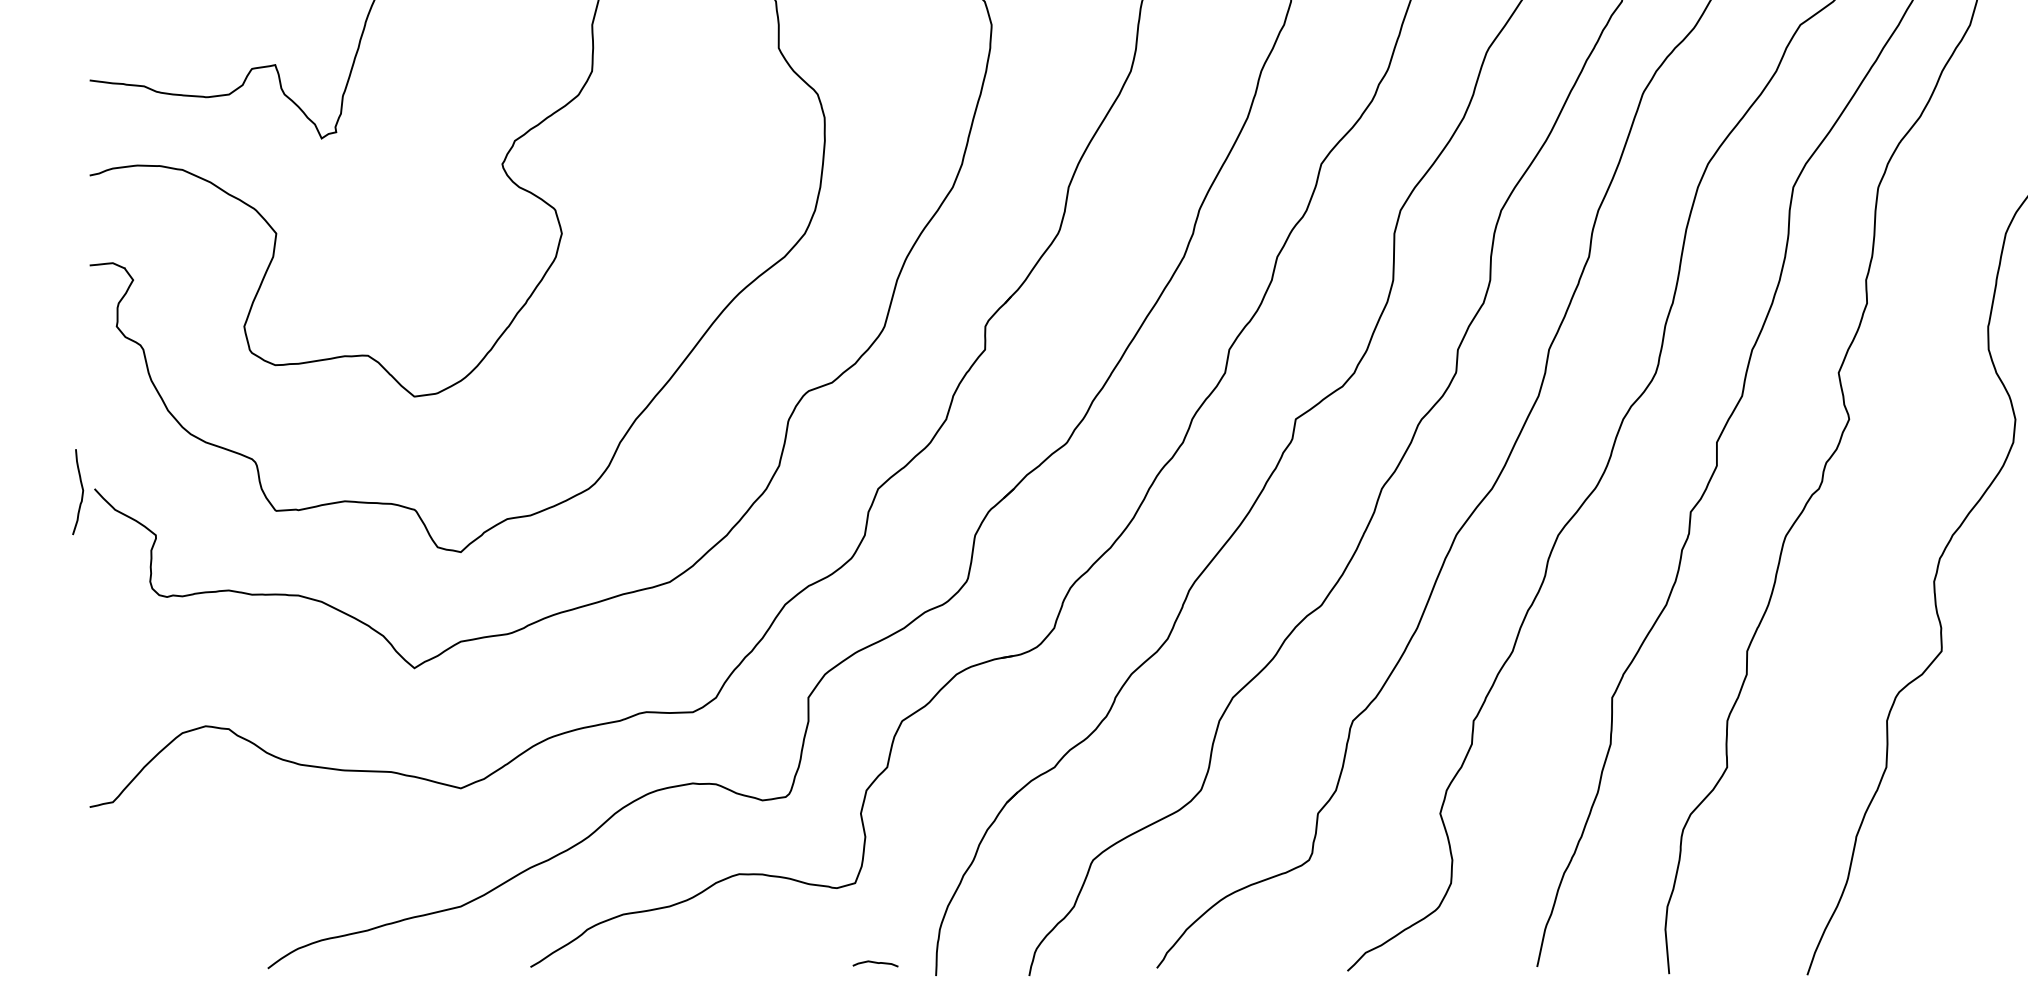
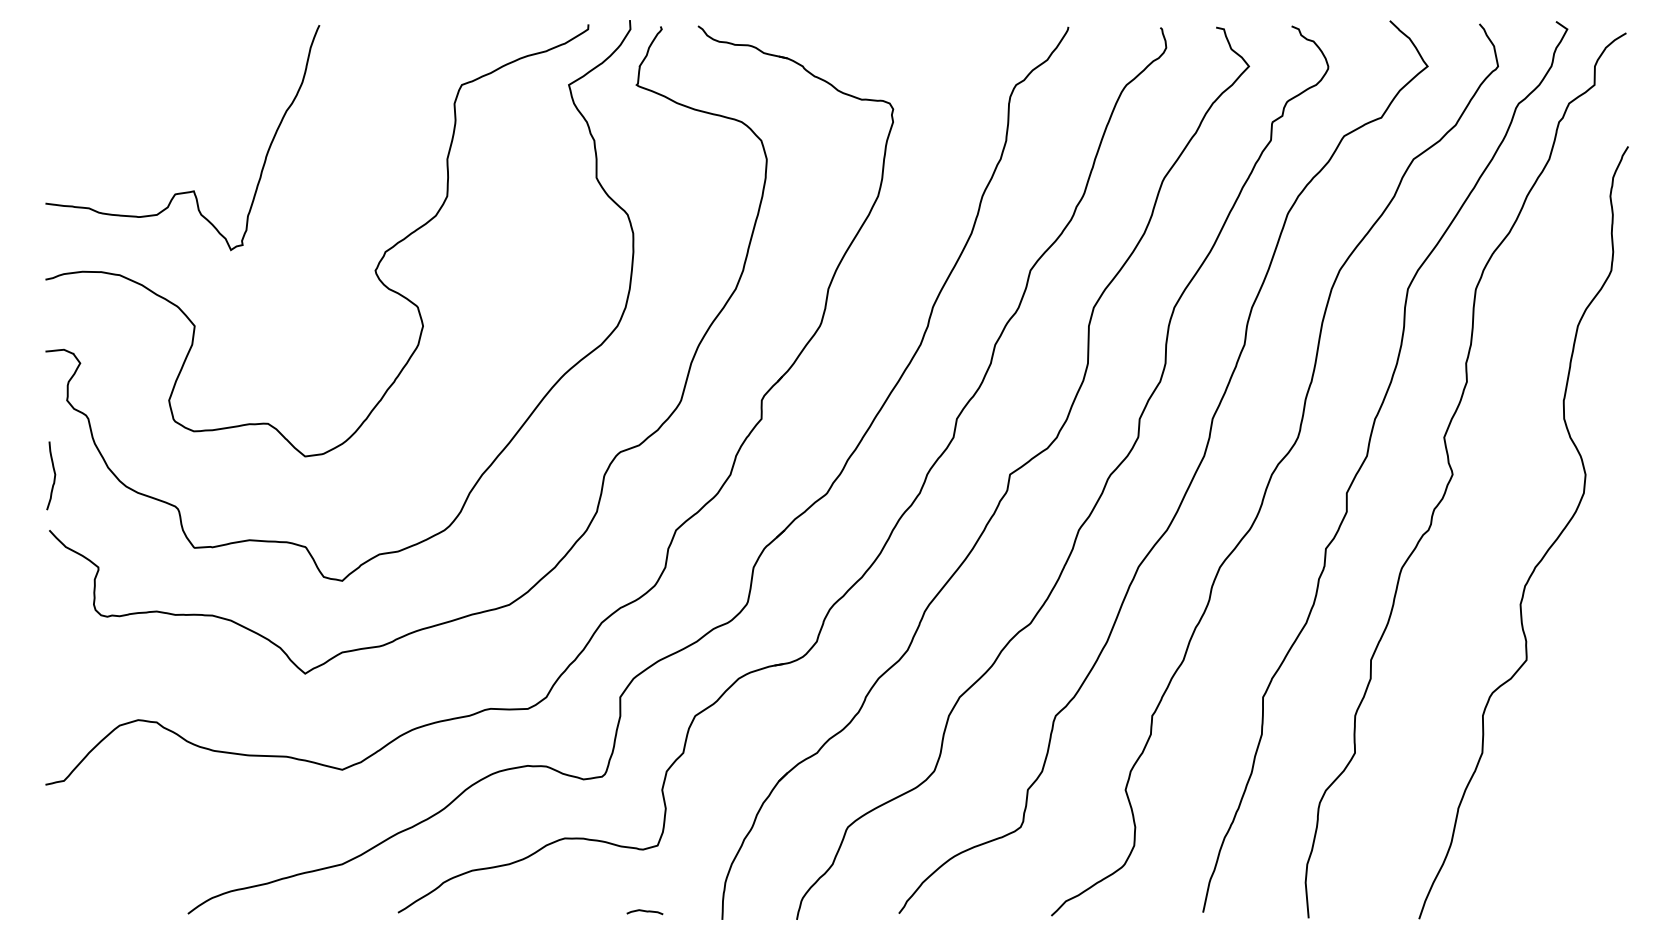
curve: (82, 491) -> (54, 475), moved
curve: (874, 963) -> (644, 911), moved

